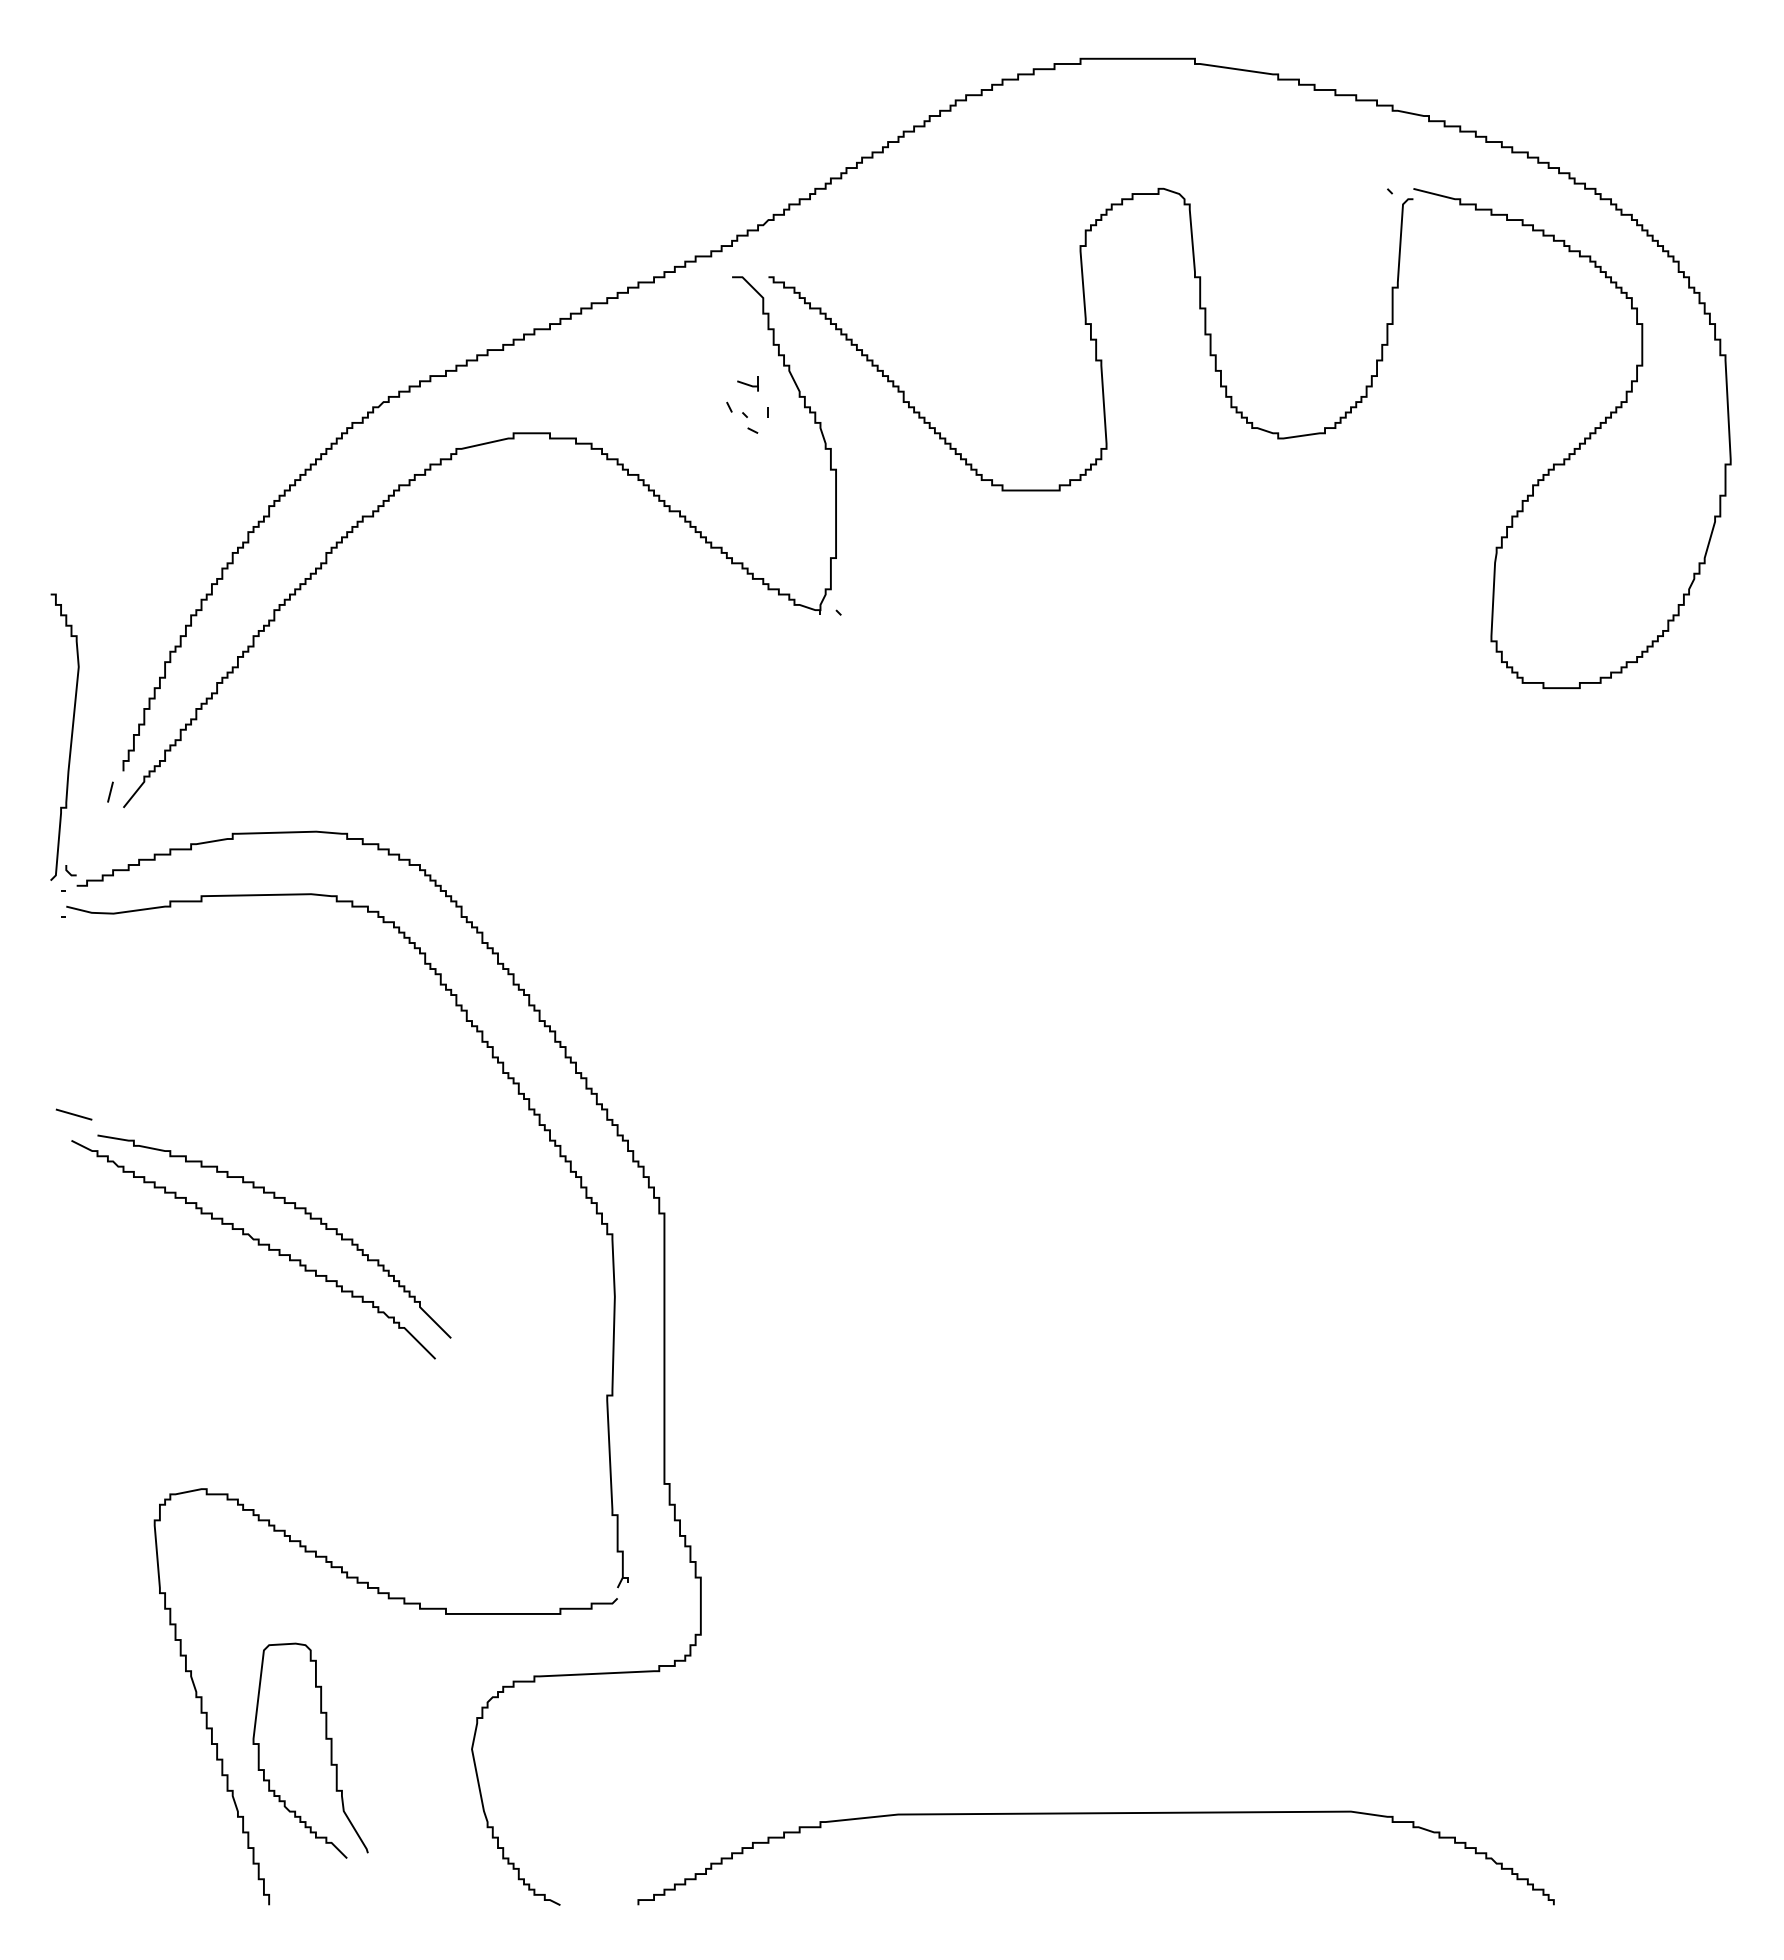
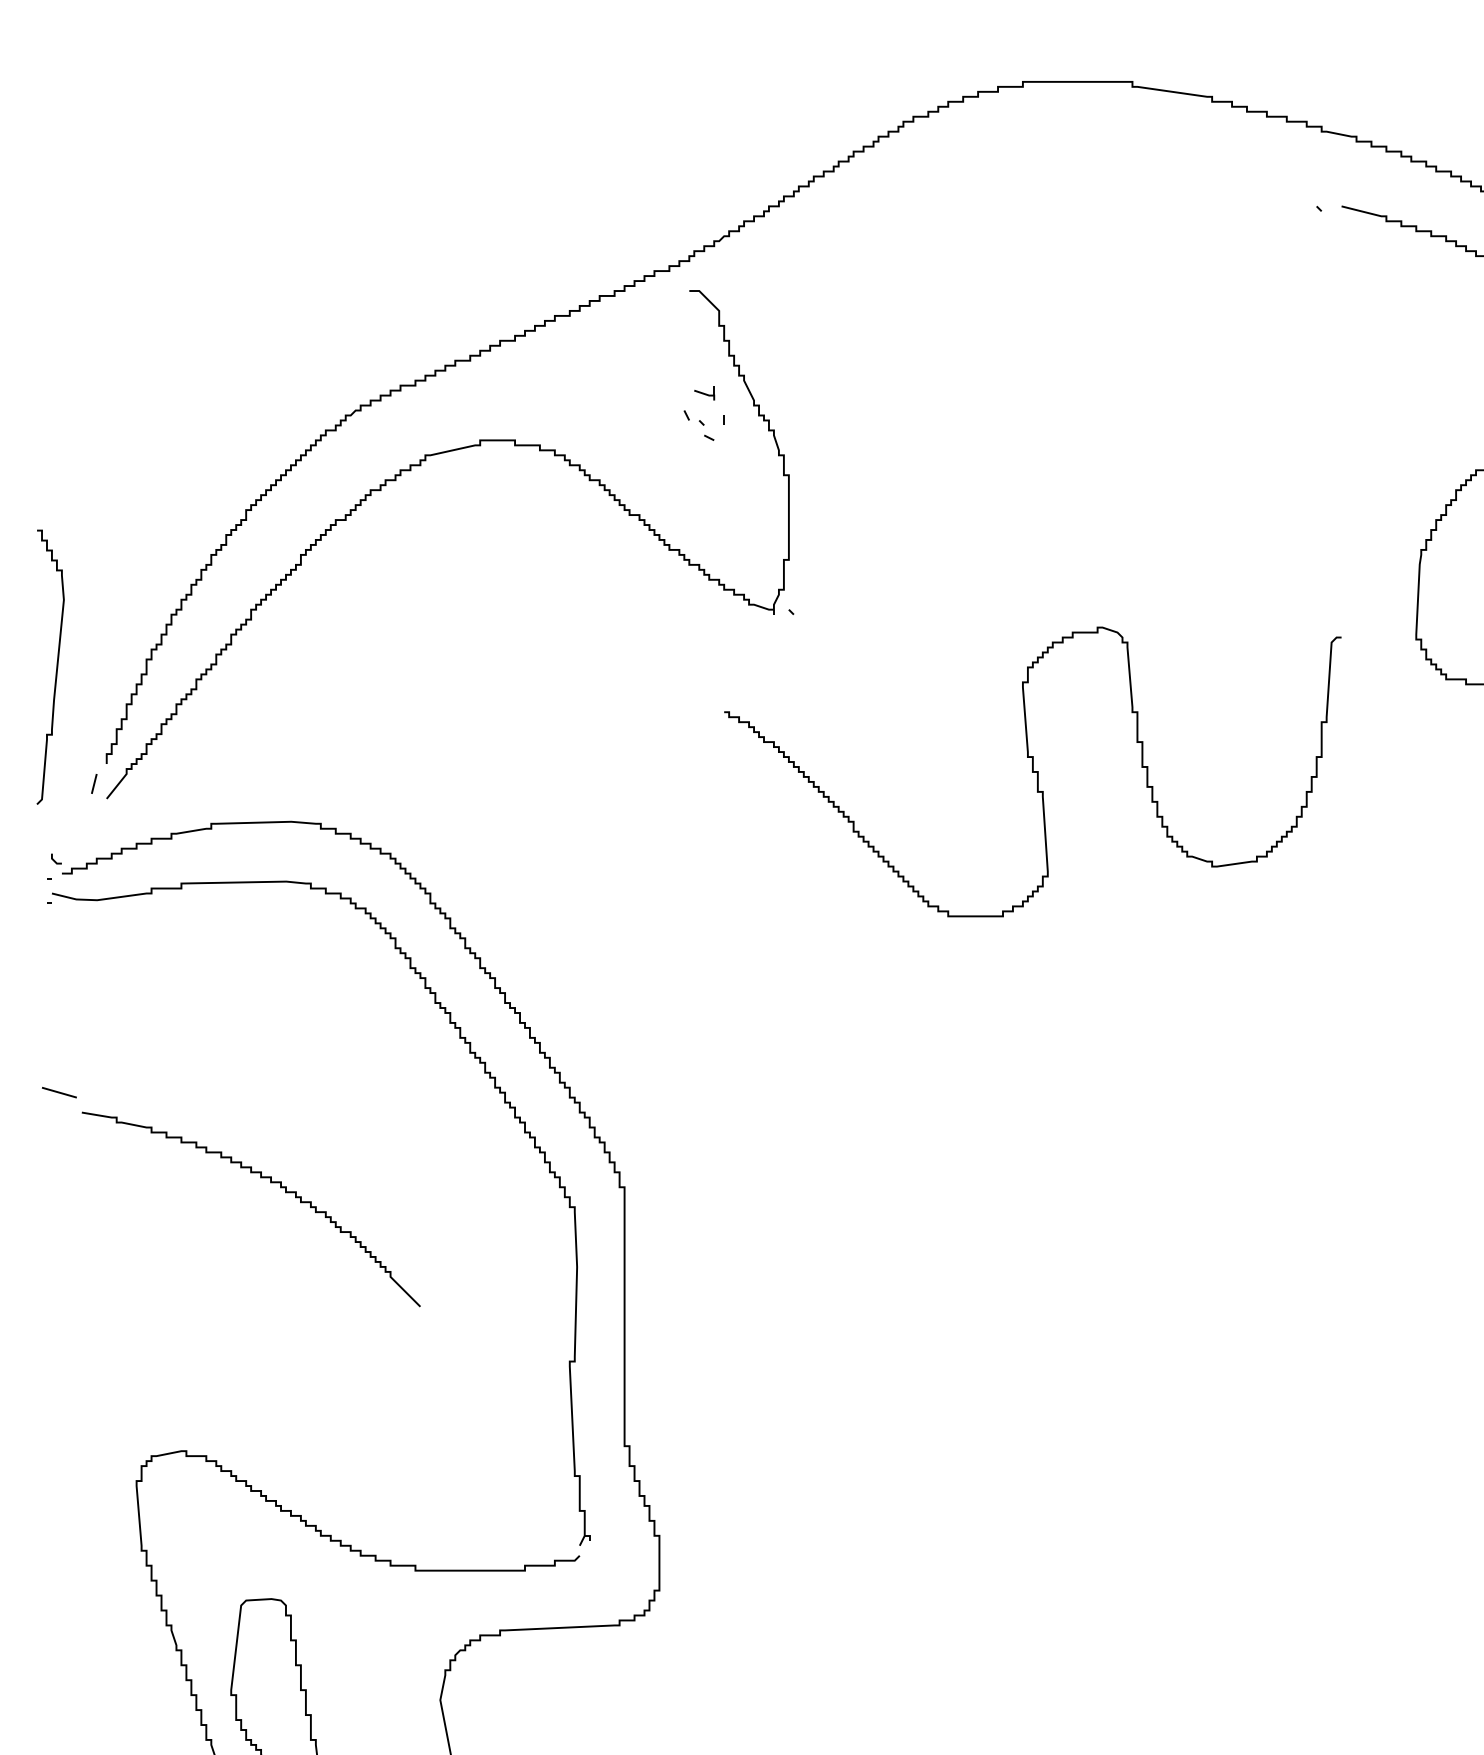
curve: (1090, 339) -> (1032, 771), moved
curve: (70, 737) -> (55, 667), moved
curve: (257, 1245) -> (235, 1217), removed

